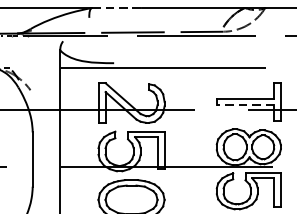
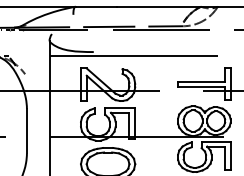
line: (117, 7) -> (96, 6), dashed -> solid
line: (245, 105) -> (201, 86), dashed -> solid

